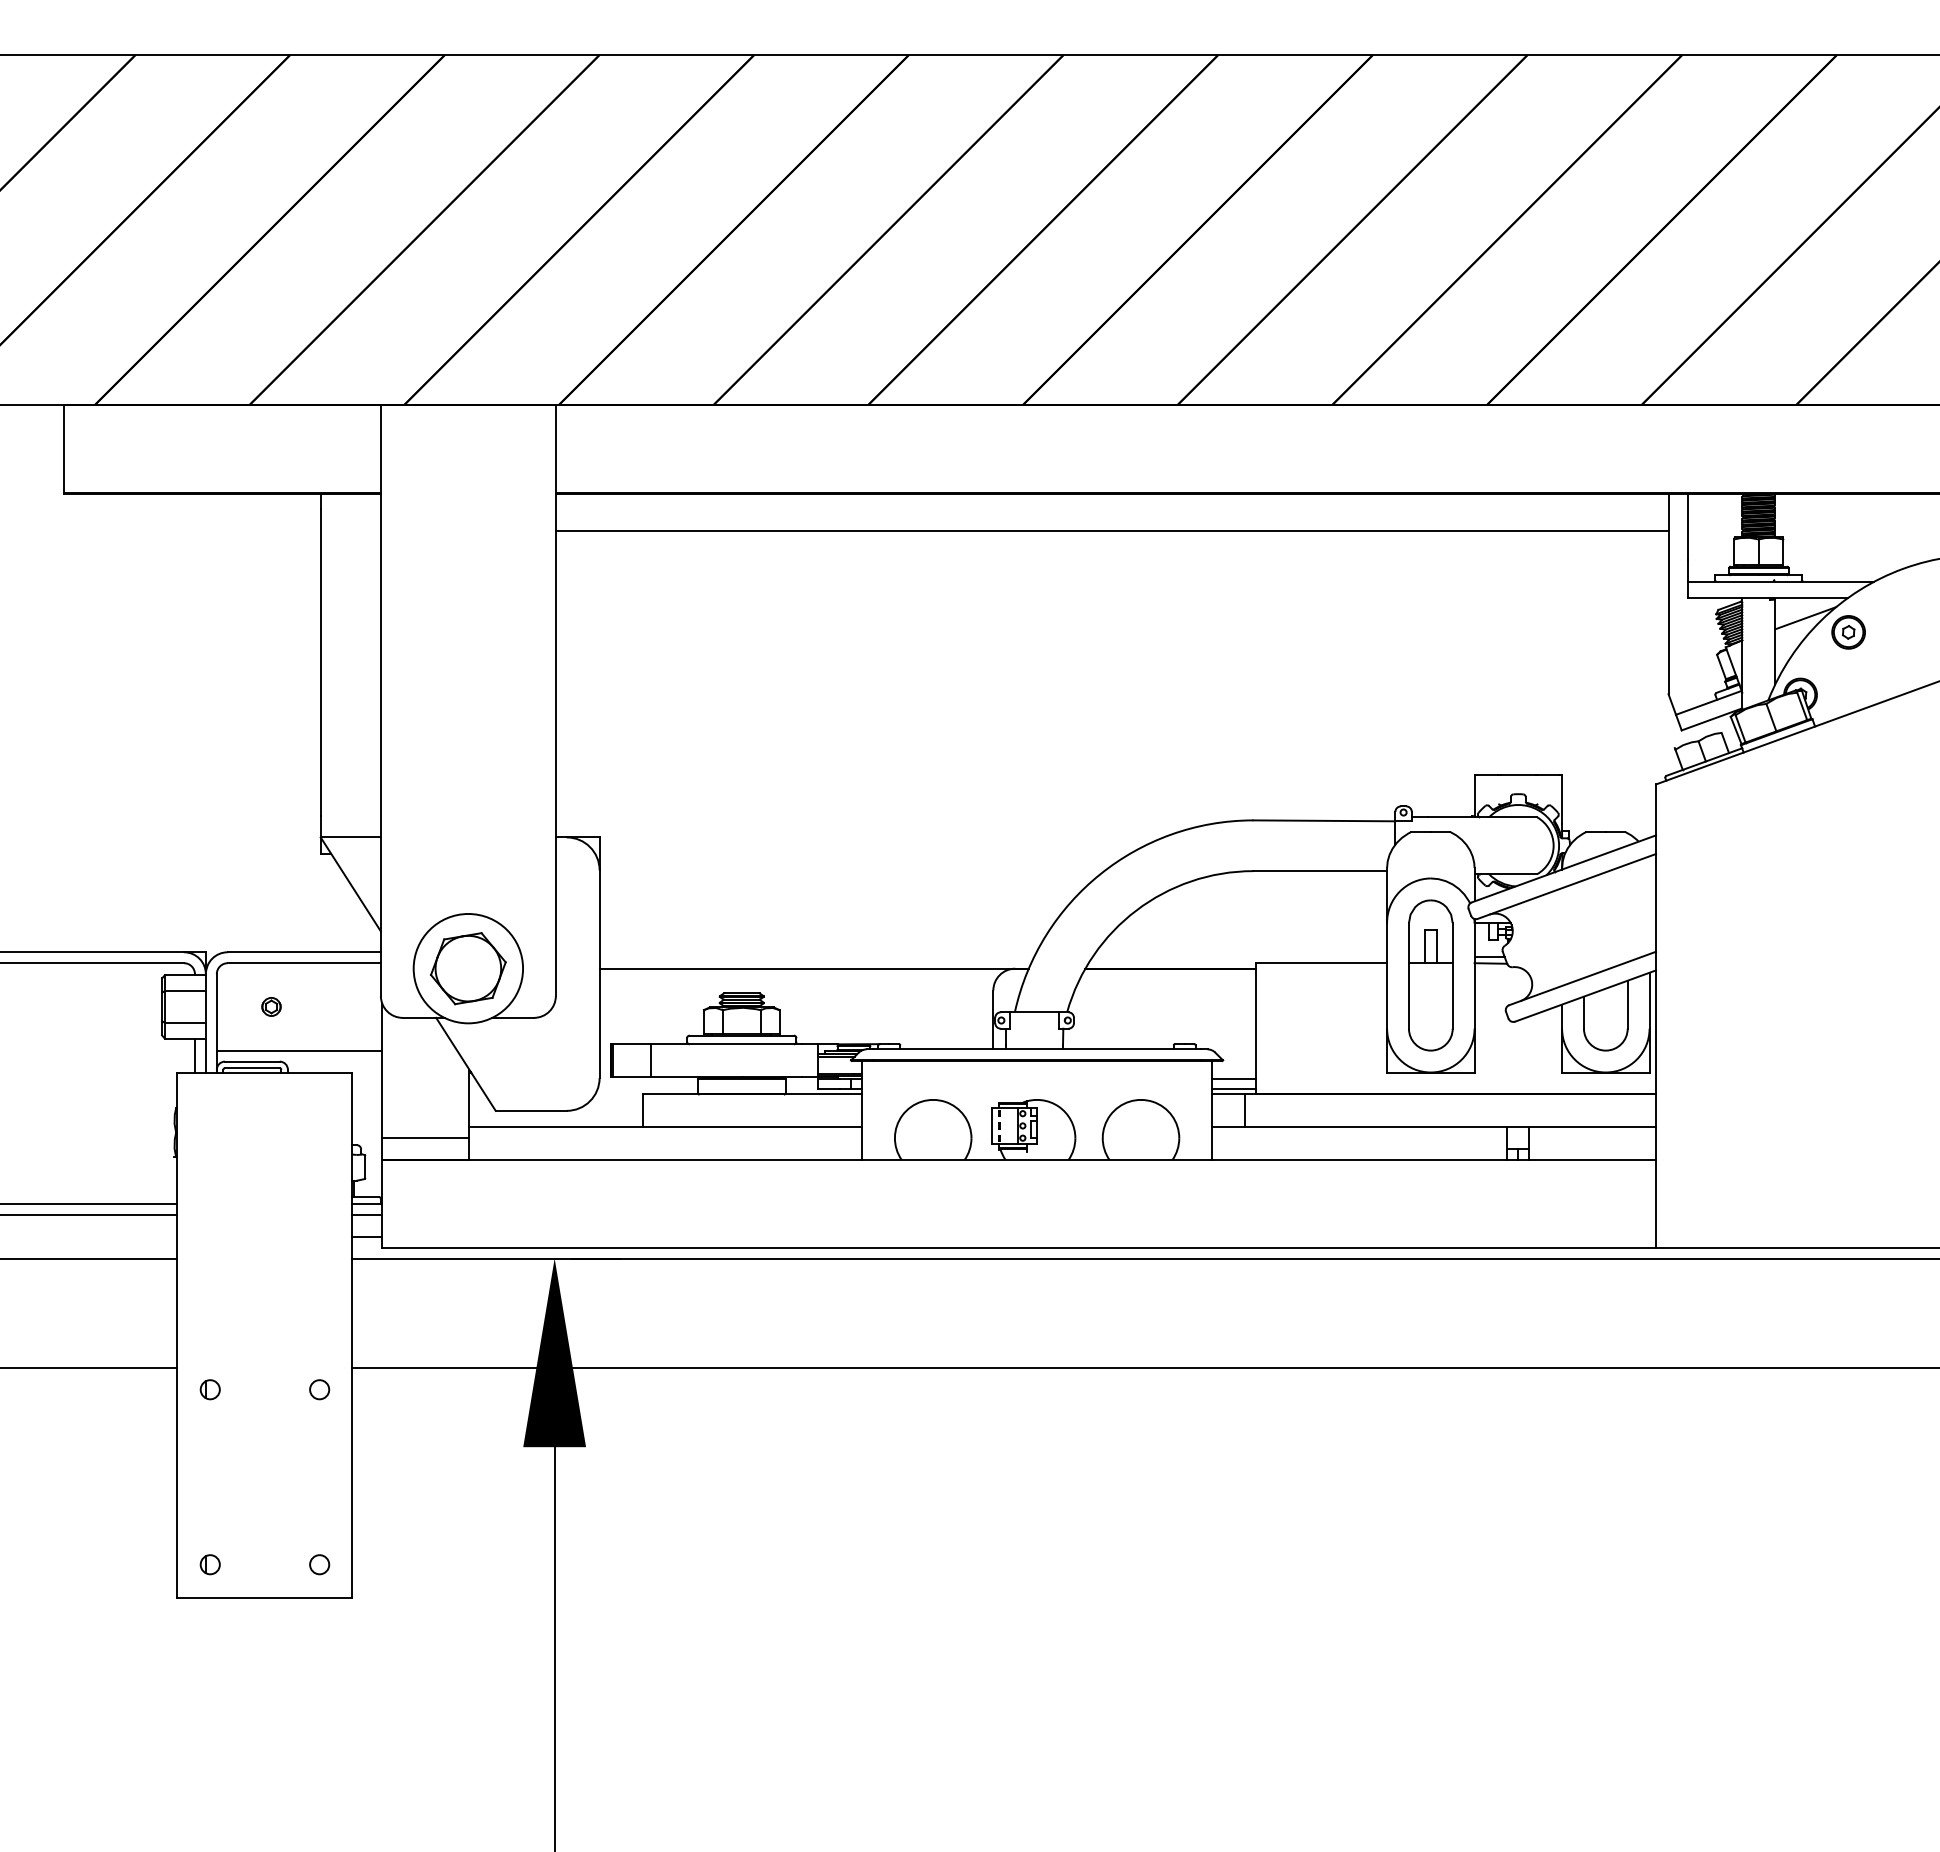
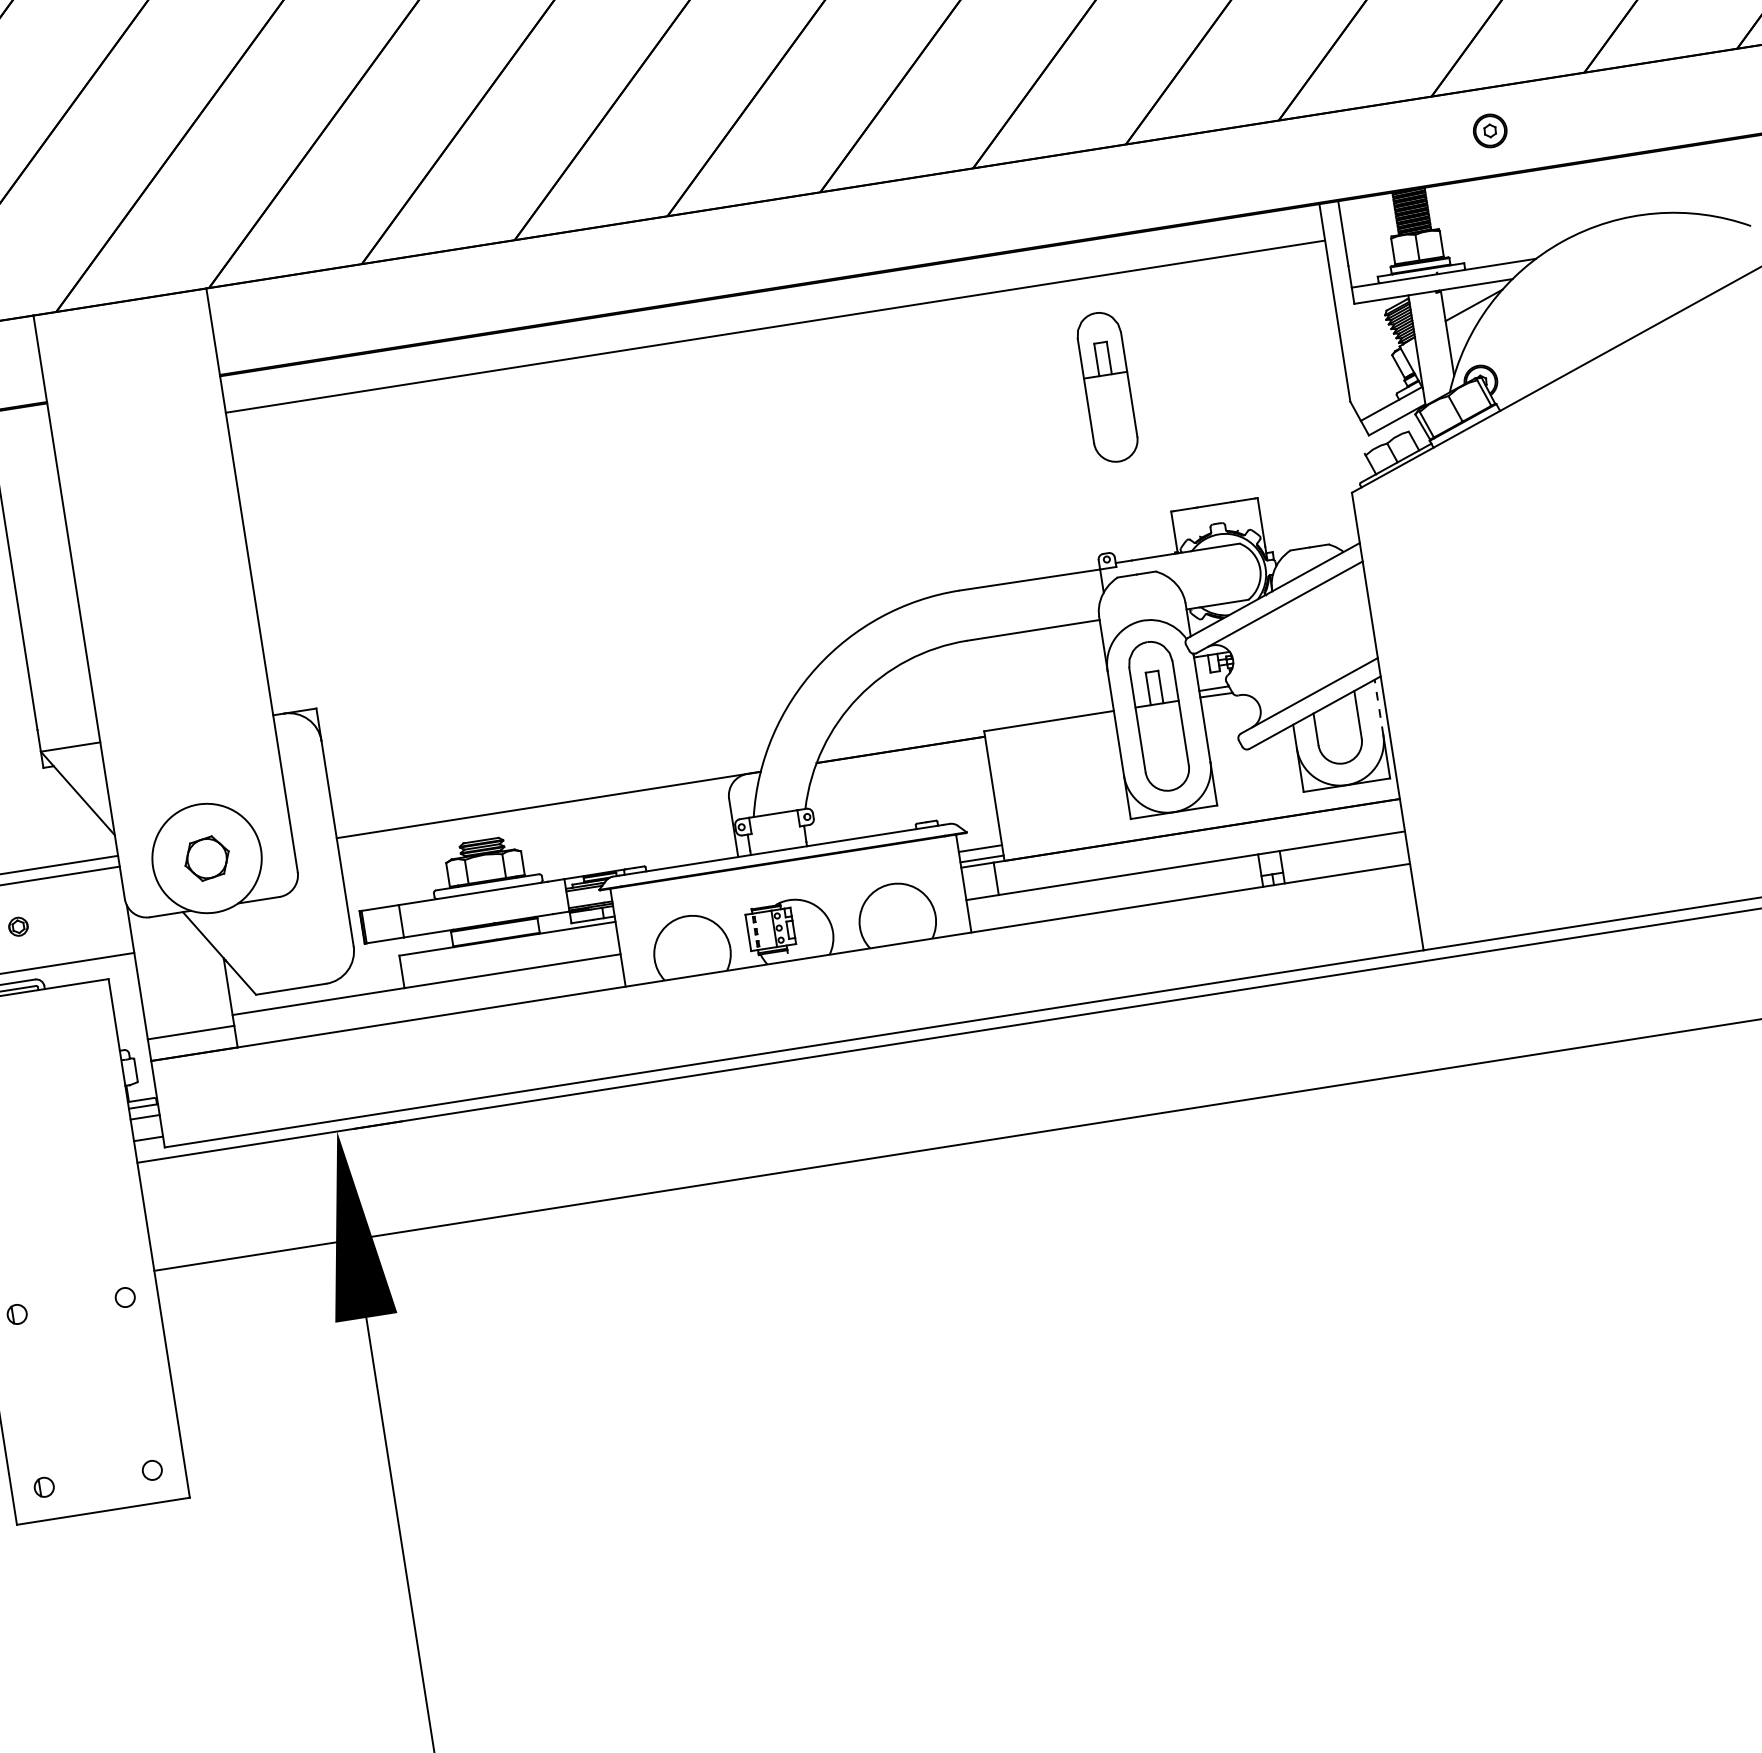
part: (1848, 632) -> (1490, 131), moved
part: (1430, 642) -> (1107, 387), added
part: (468, 968) -> (207, 858), size x0.6
line: (1649, 1000) -> (1378, 707), solid -> dashed

